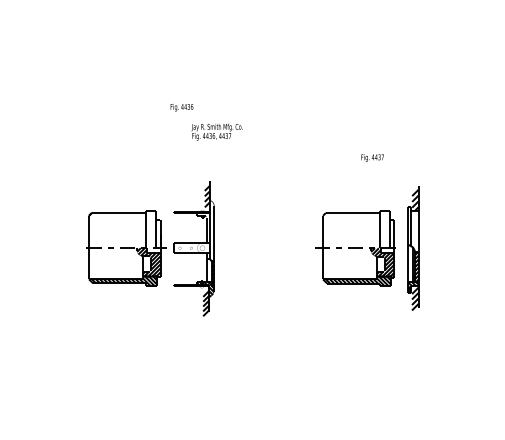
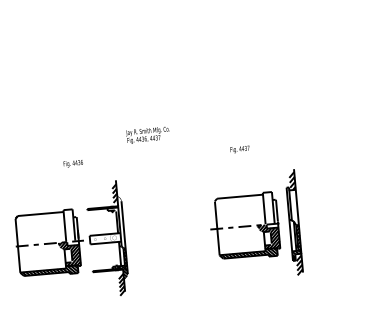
text: (181, 107) -> (72, 163), moved
text: (216, 131) -> (147, 134), moved
text: (372, 157) -> (239, 149), moved

